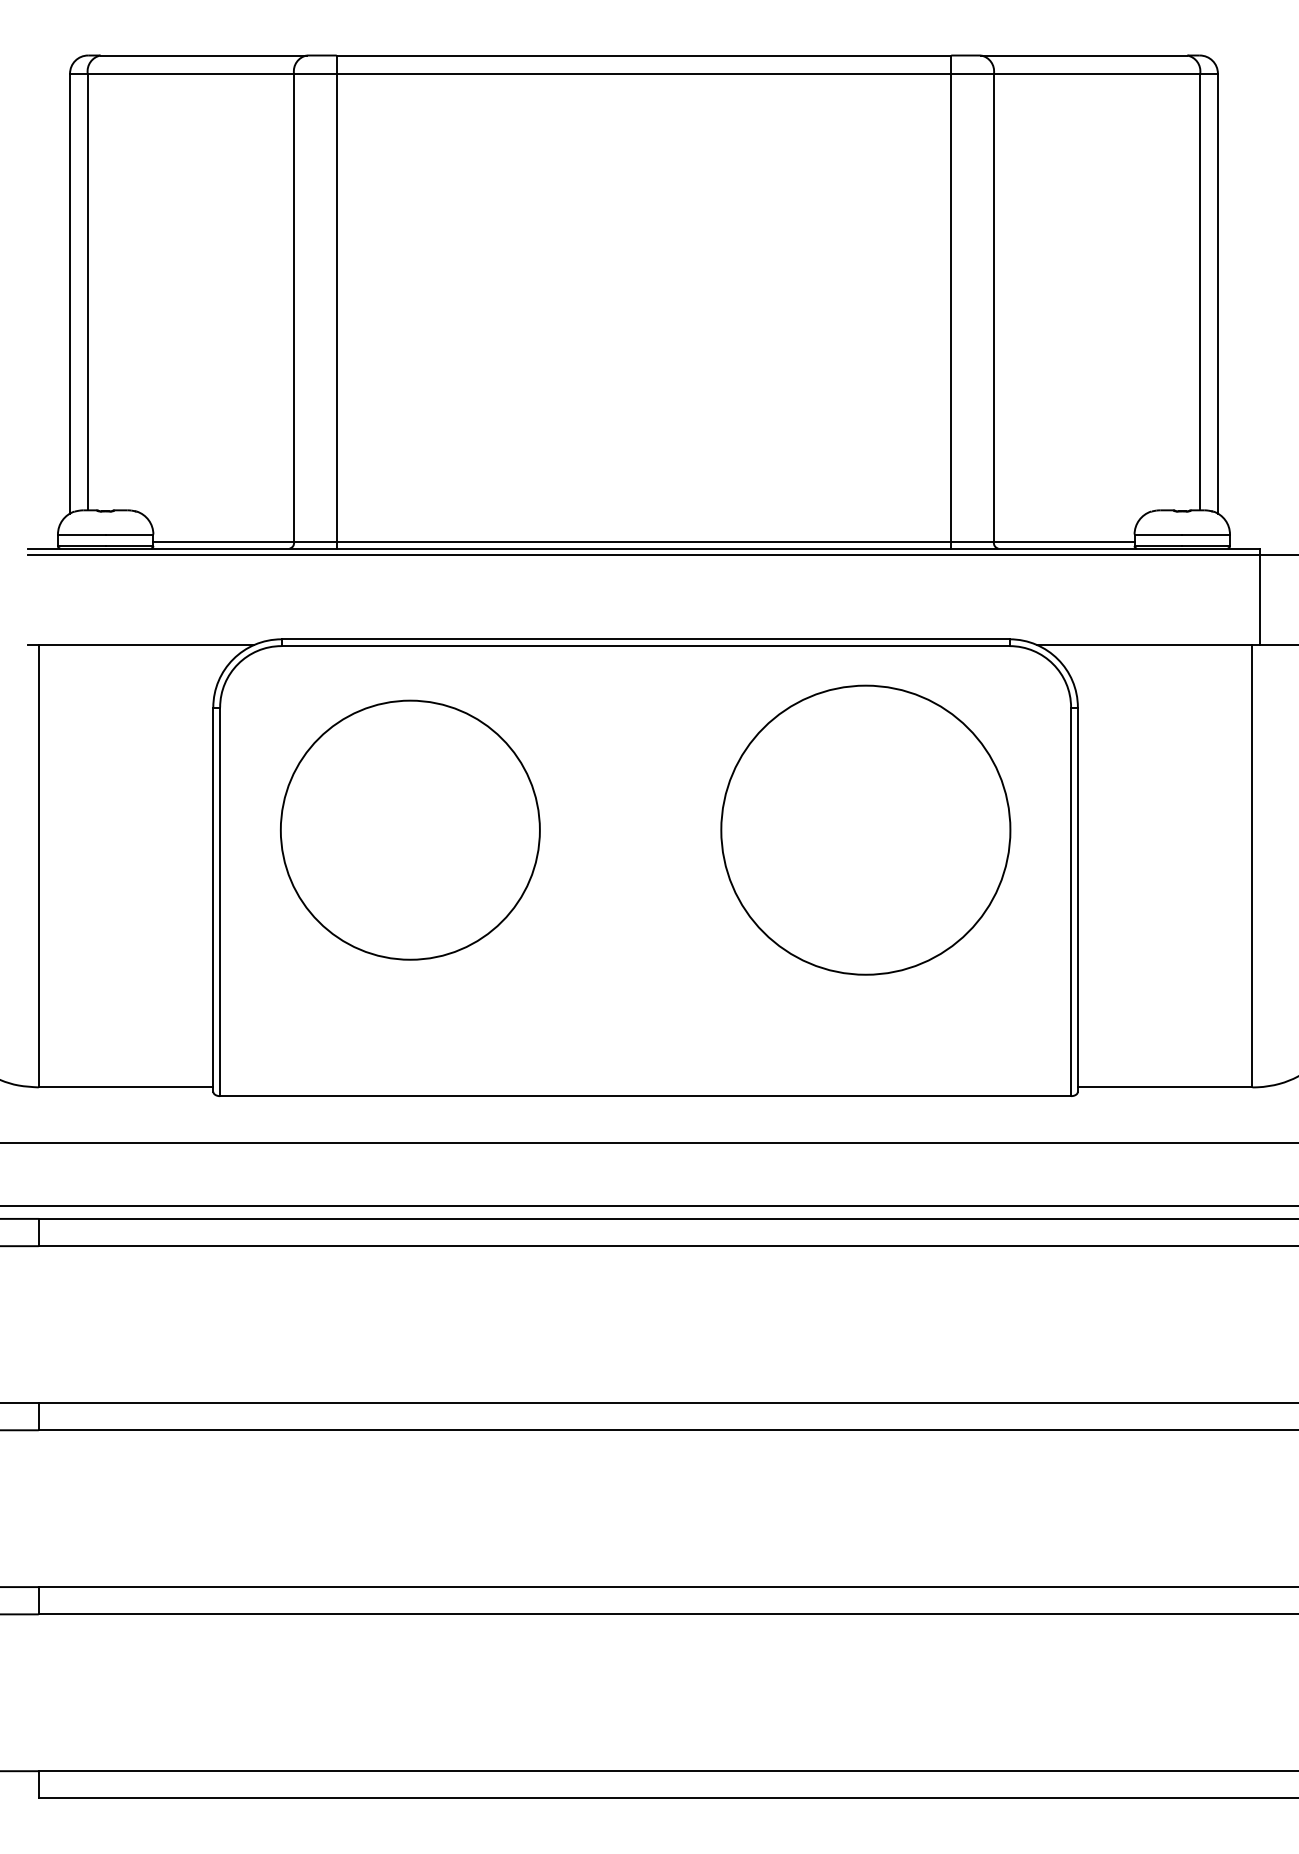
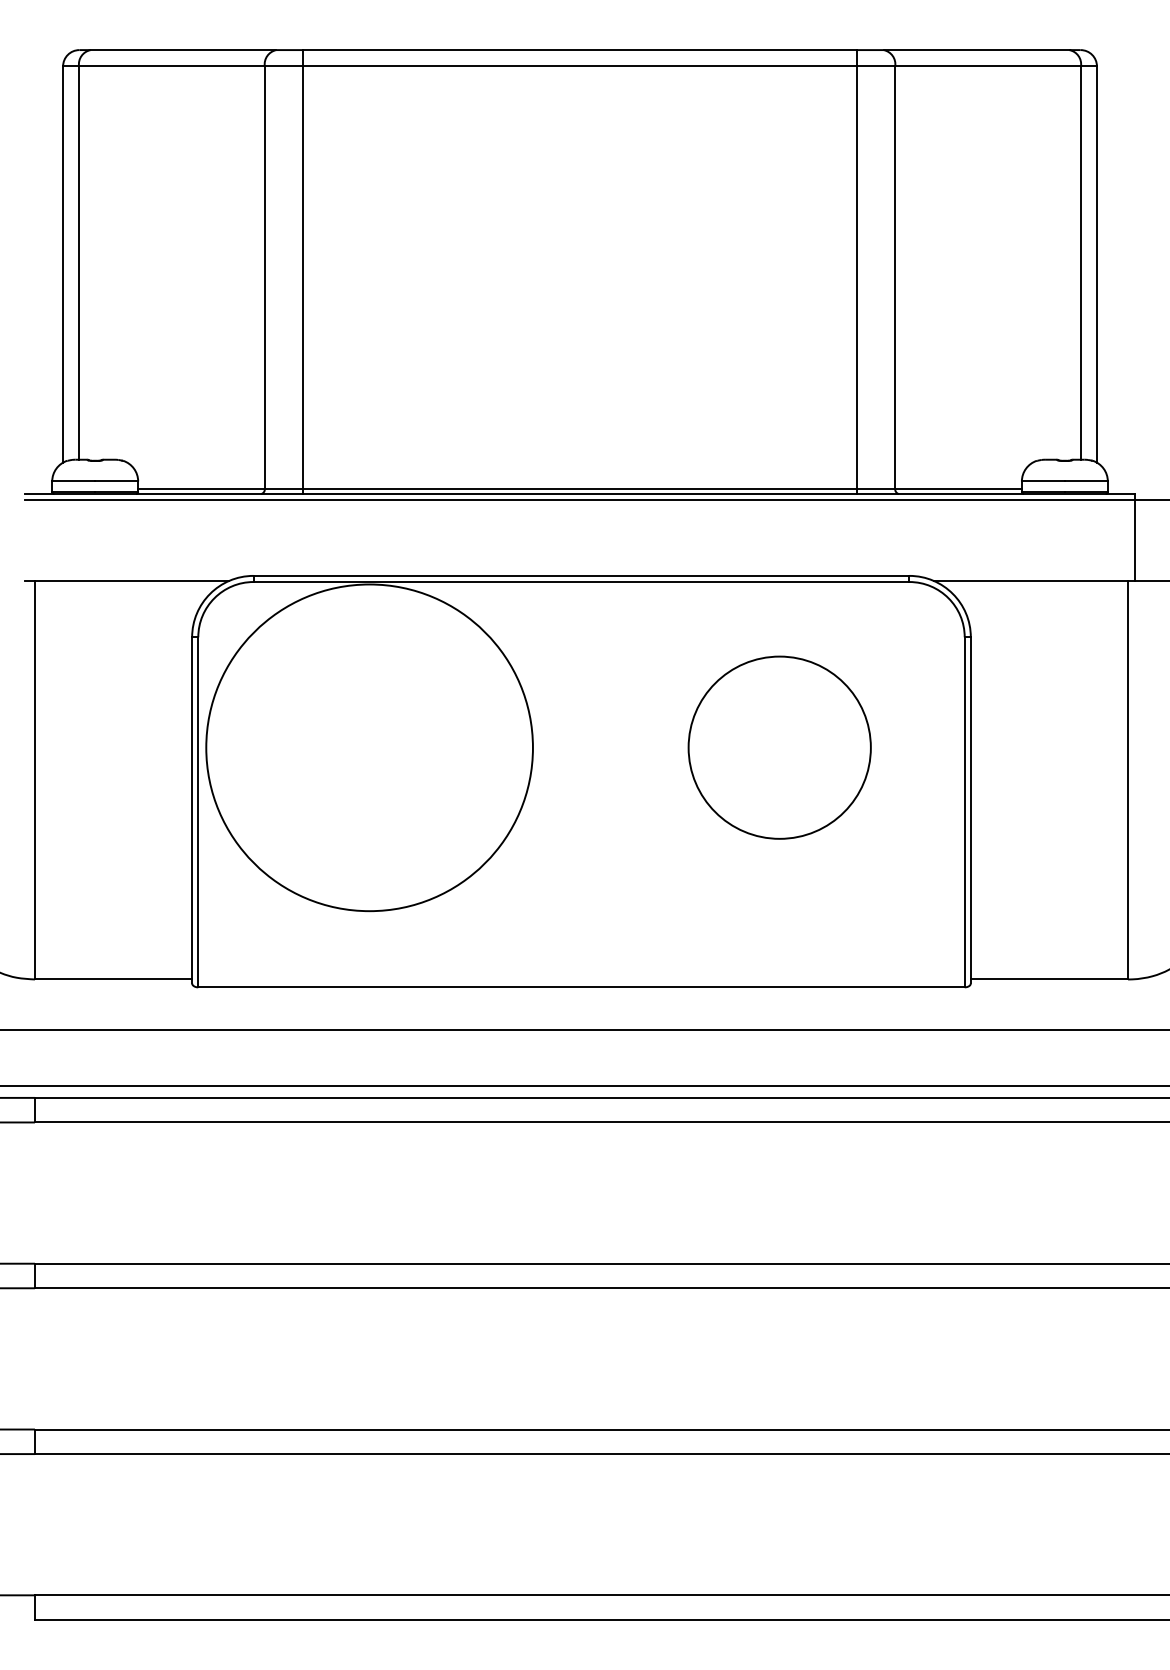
circle: (410, 829) -> (369, 747), size x1.4
circle: (865, 829) -> (779, 747), size x0.7

